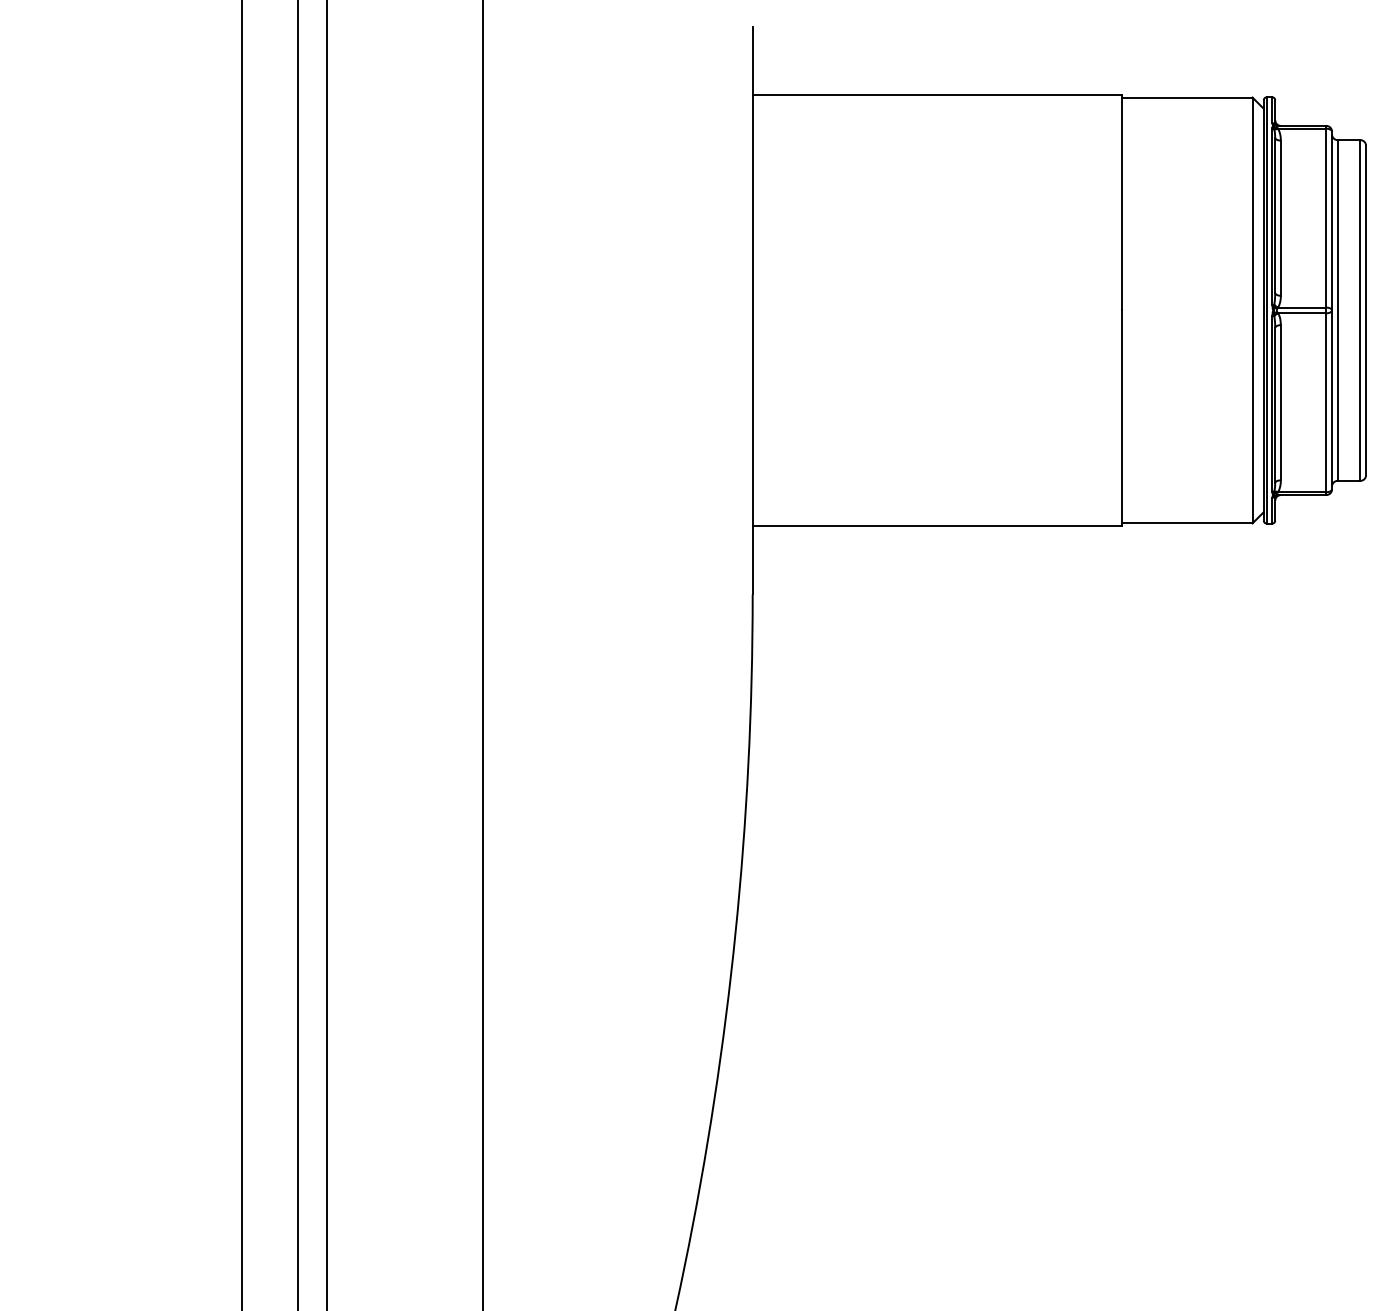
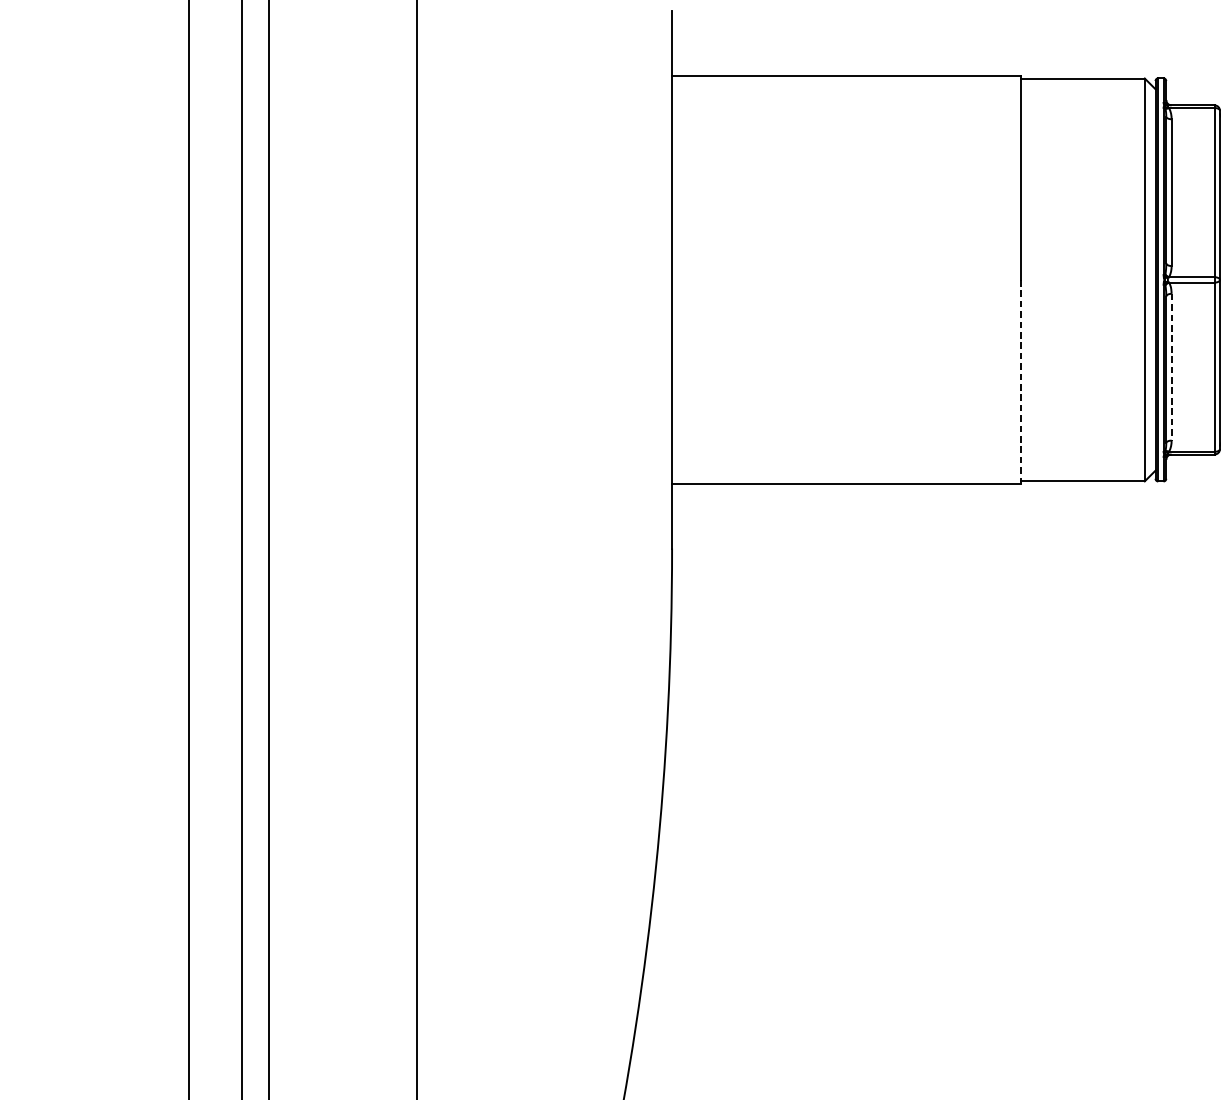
line: (1280, 402) -> (1171, 366), solid -> dashed
line: (1121, 418) -> (1020, 382), solid -> dashed

